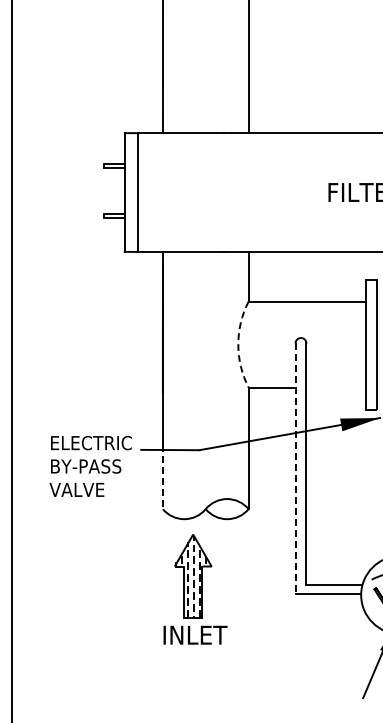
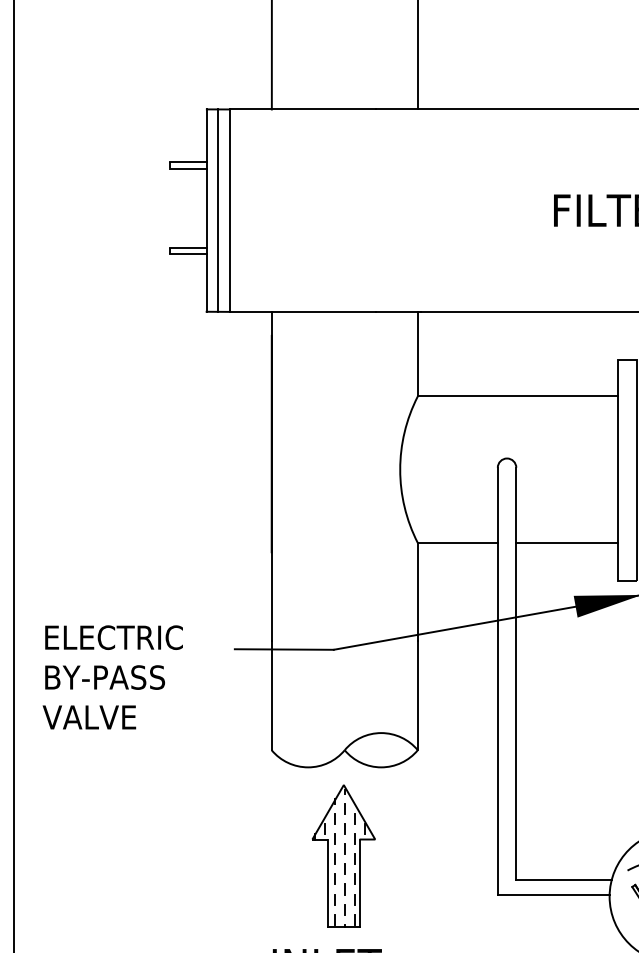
line: (131, 192) -> (218, 210), added
arc: (238, 344) -> (400, 469), dashed -> solid
line: (336, 387) -> (567, 542), added
text: (90, 465) -> (112, 675), moved
line: (295, 469) -> (497, 682), dashed -> solid
line: (162, 477) -> (271, 696), dashed -> solid
part: (193, 576) -> (344, 856), moved

